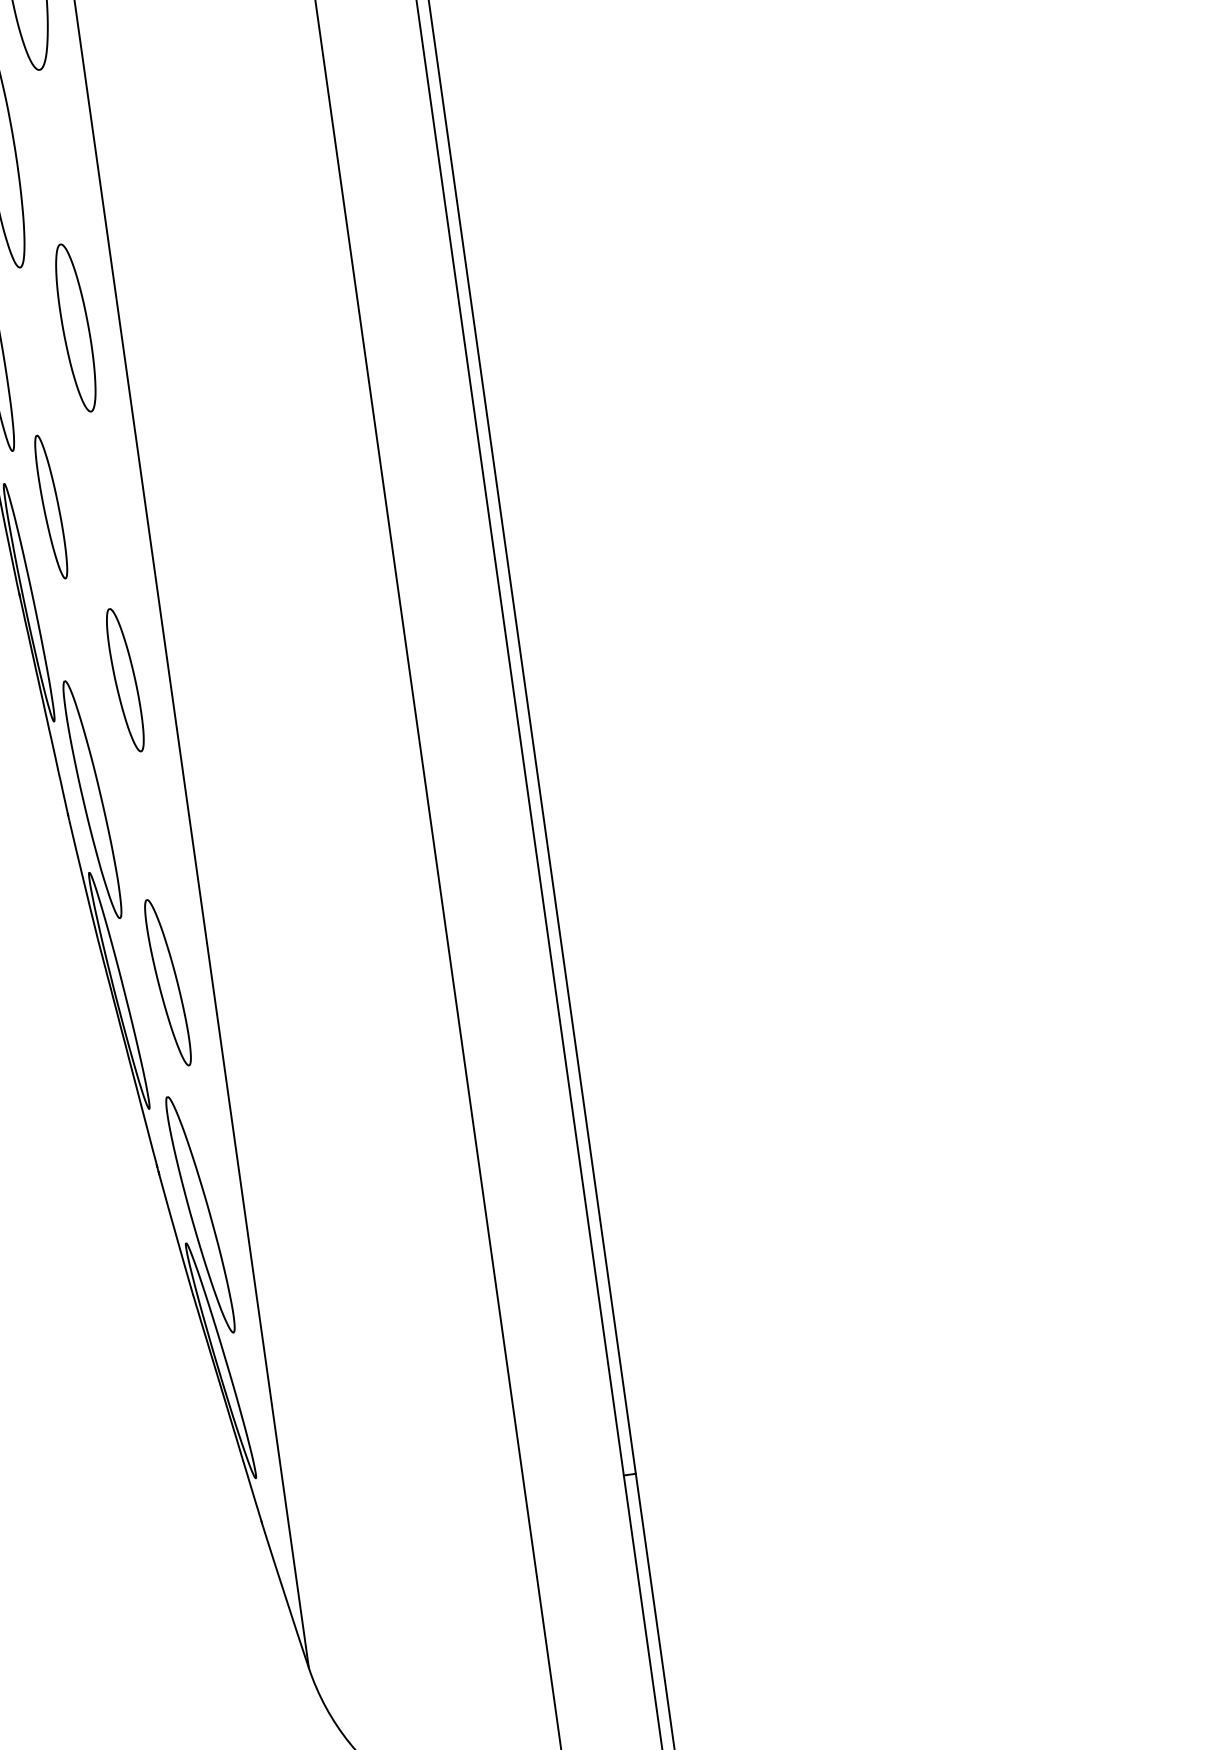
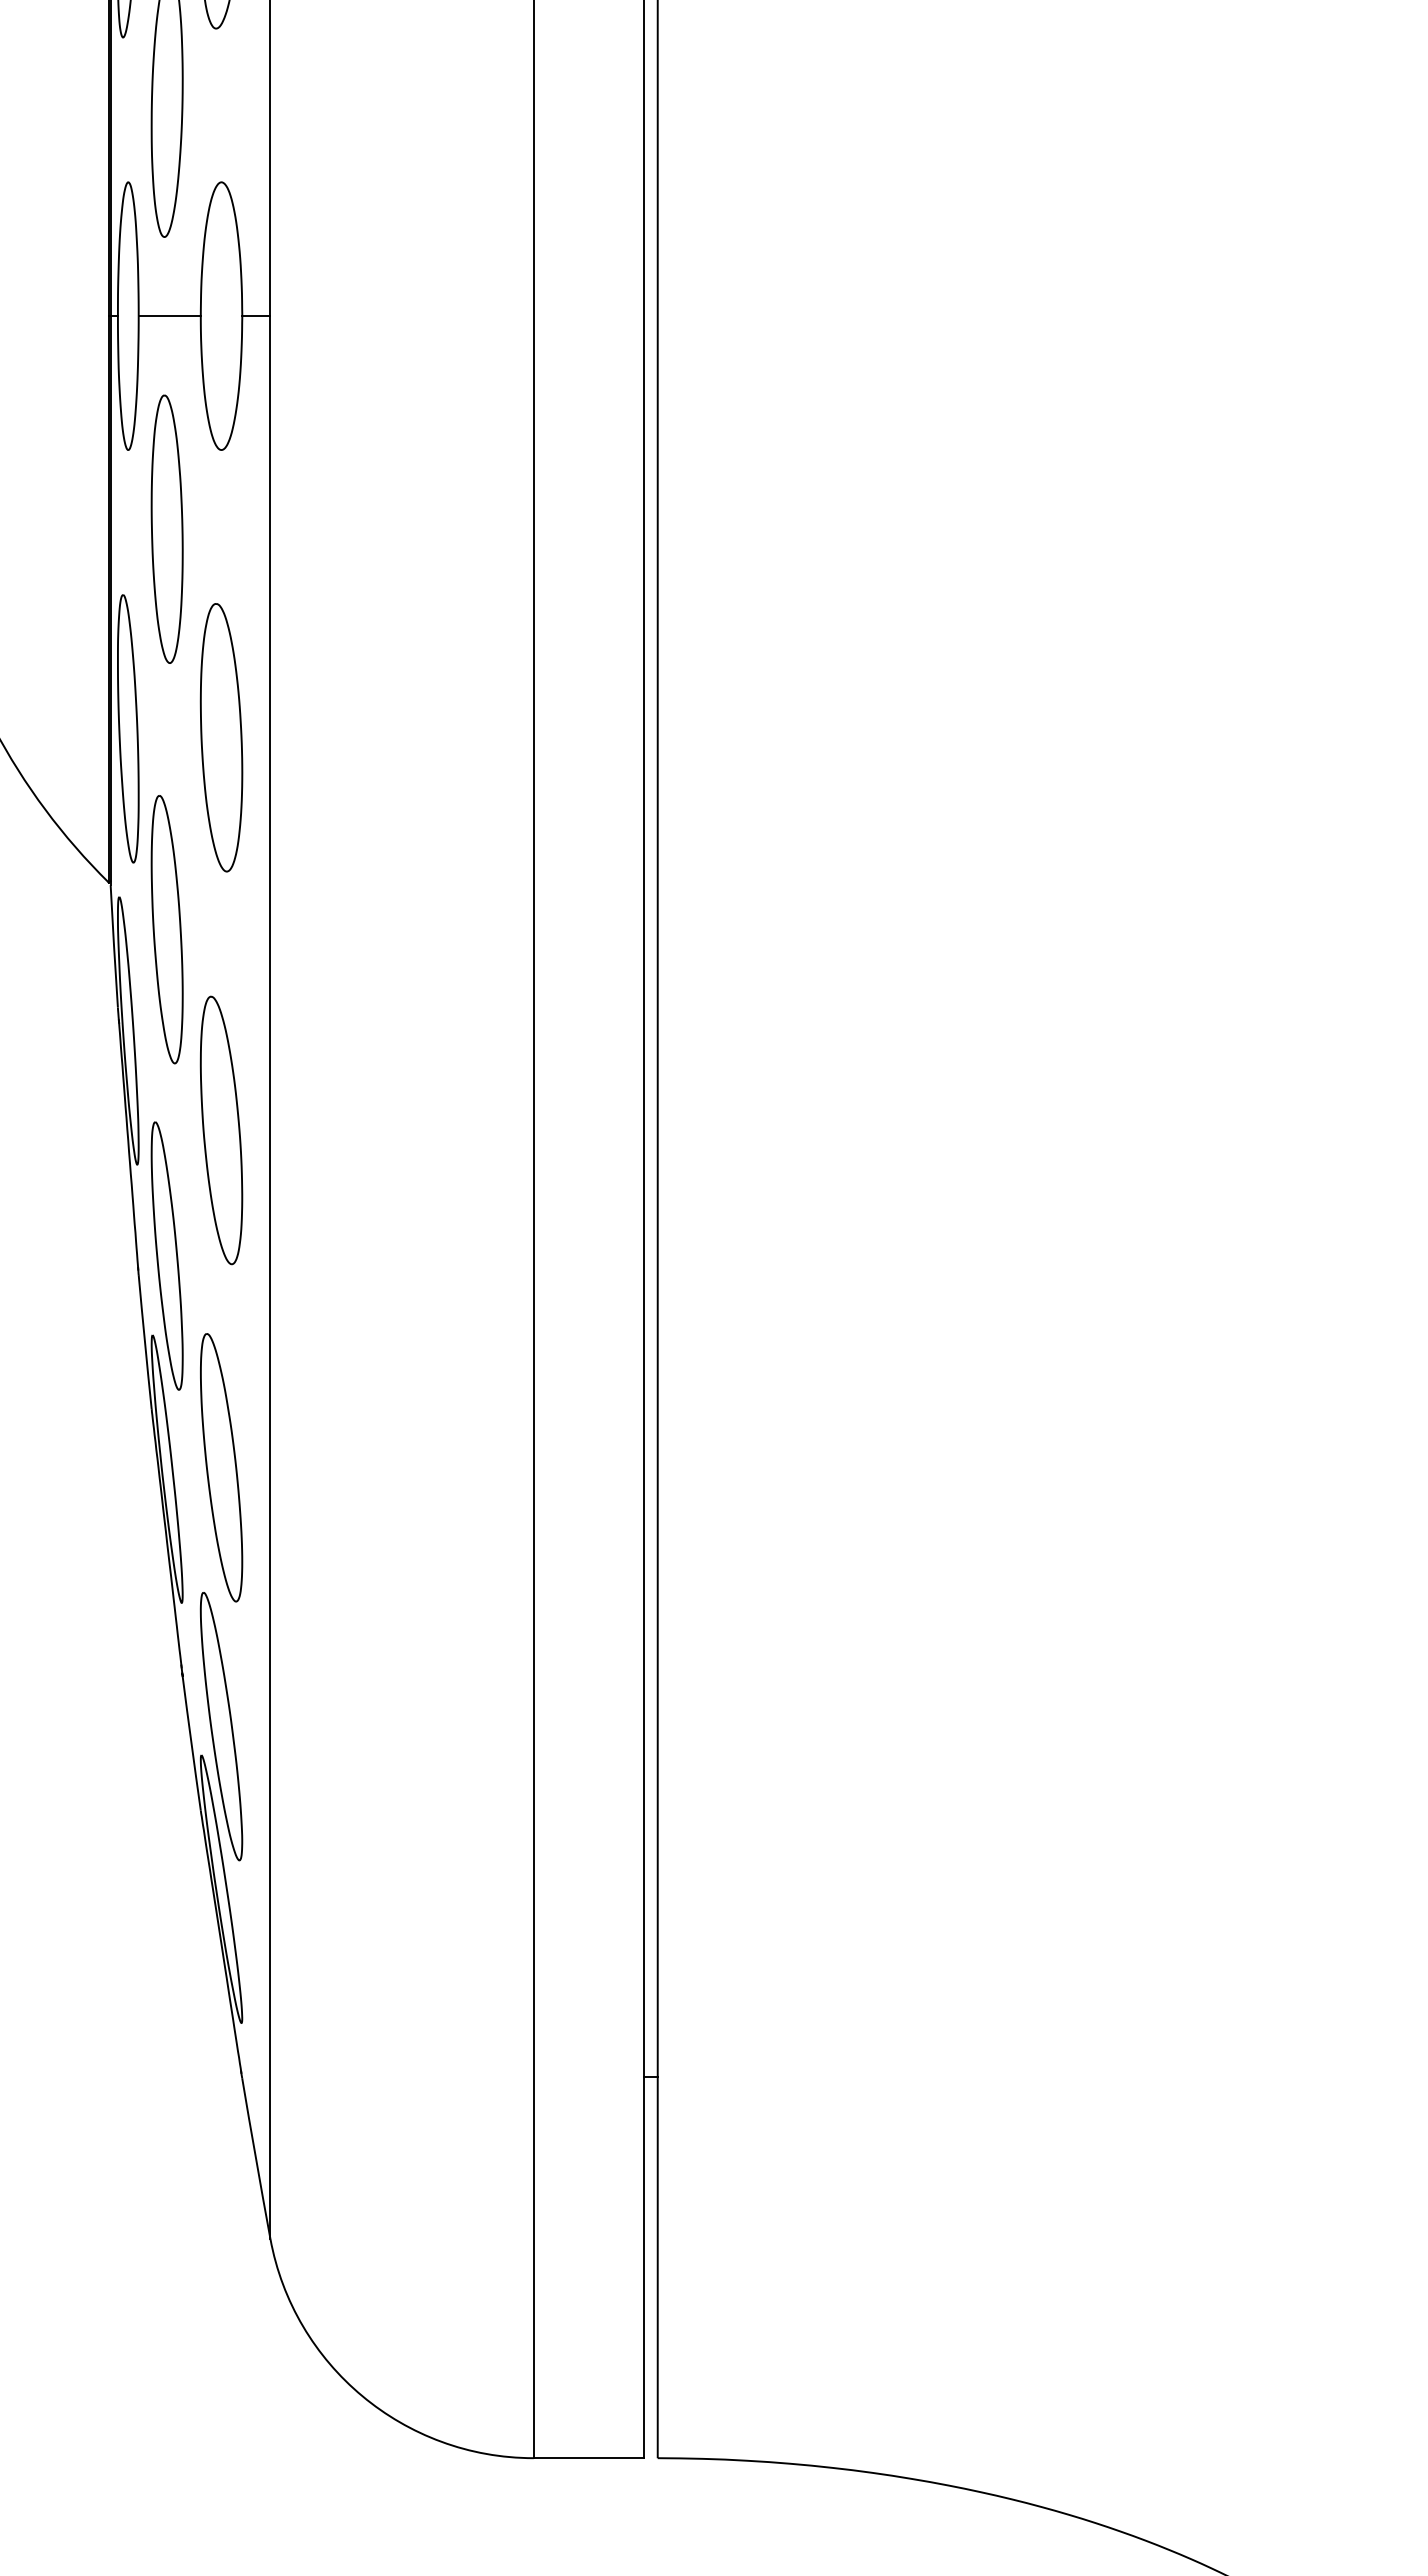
part: (75, 327) -> (221, 737), size x1.43
part: (50, 506) -> (166, 929), size x1.67
part: (125, 680) -> (221, 1130), size x1.67
part: (167, 982) -> (221, 1467), size x1.43

